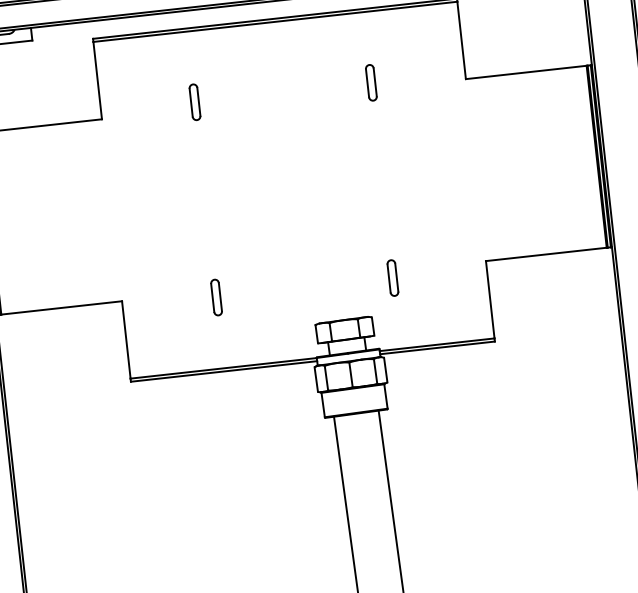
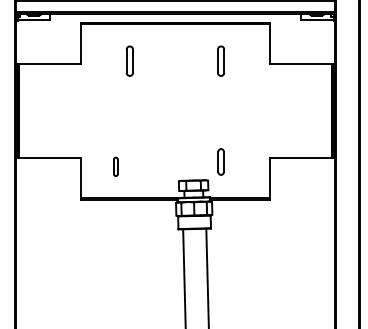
part: (370, 82) -> (220, 60), size x1.6
part: (194, 101) -> (129, 60), size x1.6
part: (391, 277) -> (220, 161), size x1.4
part: (215, 296) -> (115, 166), moved

